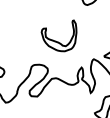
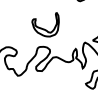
part: (58, 35) -> (45, 24), moved

